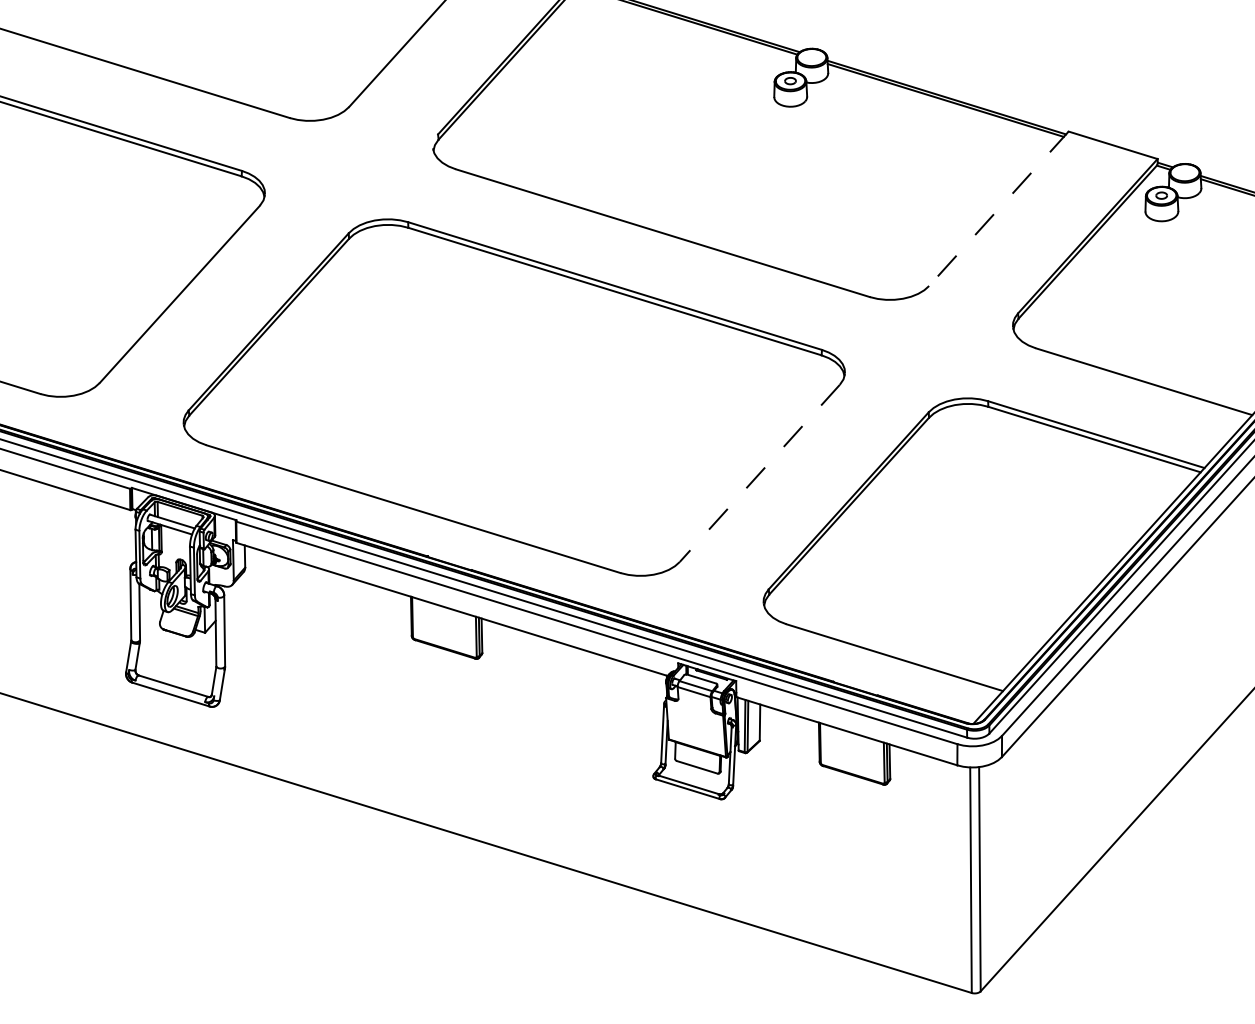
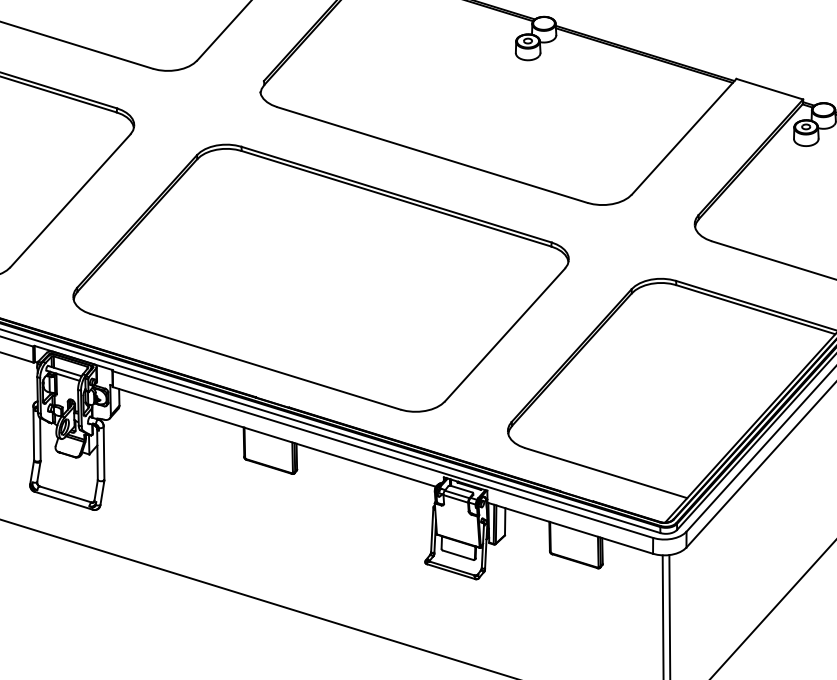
line: (998, 209) -> (683, 137), dashed -> solid
line: (759, 473) -> (504, 335), dashed -> solid

